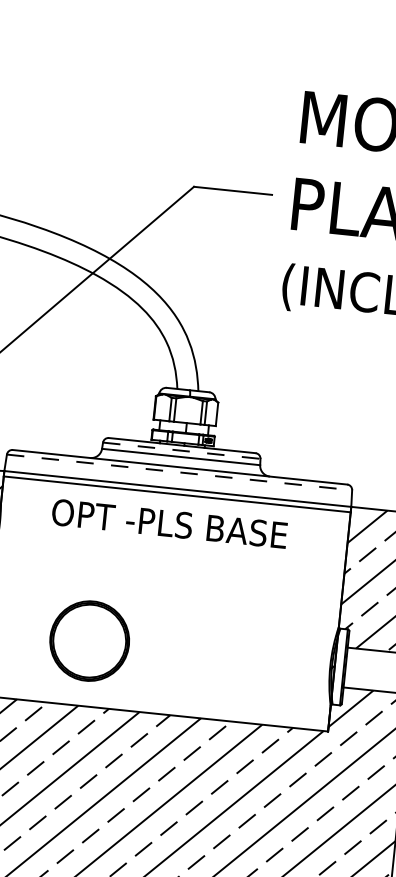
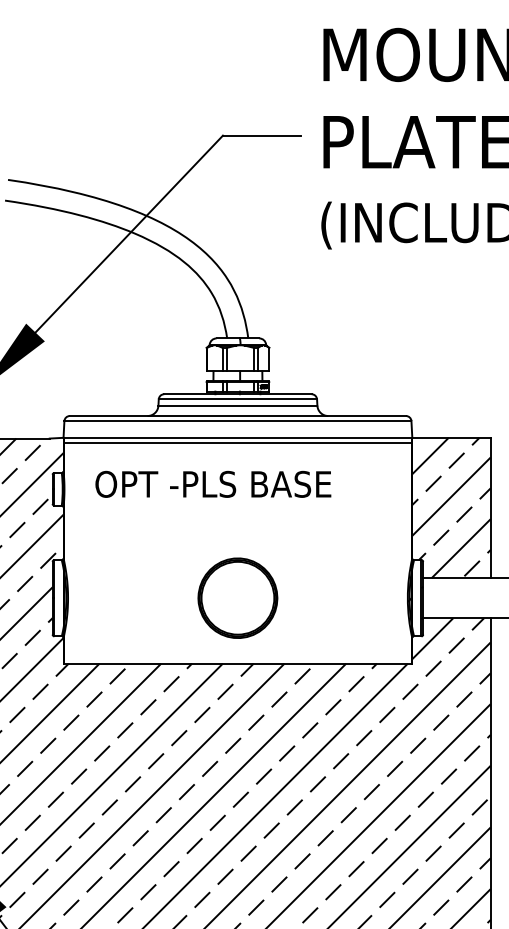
line: (182, 450) -> (238, 399), dashed -> solid
line: (179, 472) -> (237, 421), dashed -> solid
text: (169, 522) -> (213, 483), moved
part: (89, 640) -> (237, 597), moved

